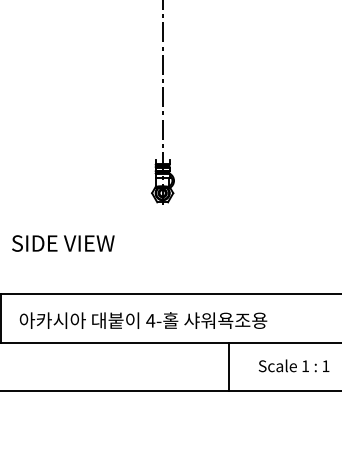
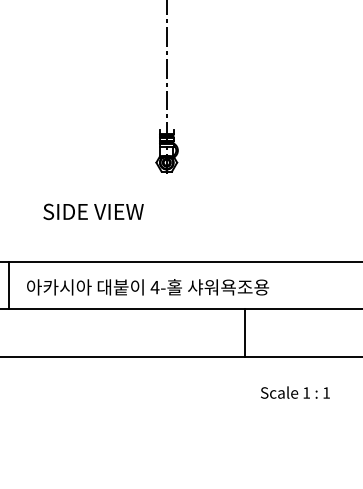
text: (63, 243) -> (93, 211), moved
text: (294, 365) -> (295, 392), moved
line: (229, 366) -> (245, 332), moved

